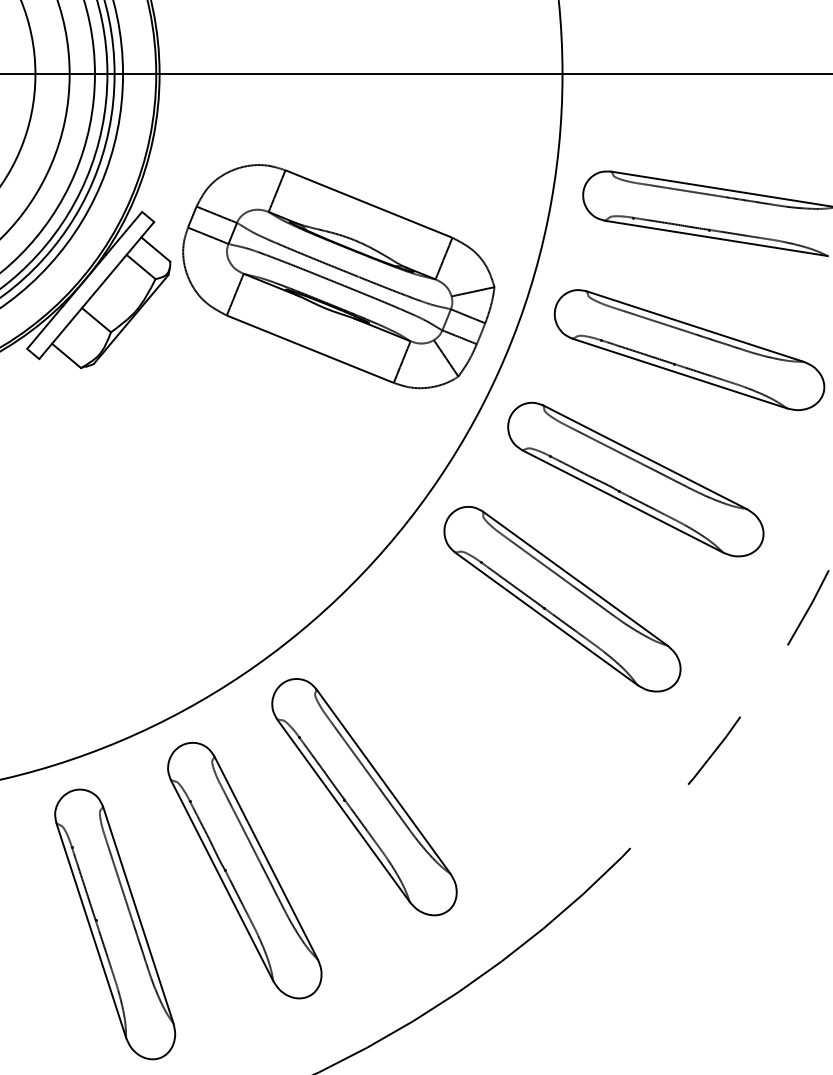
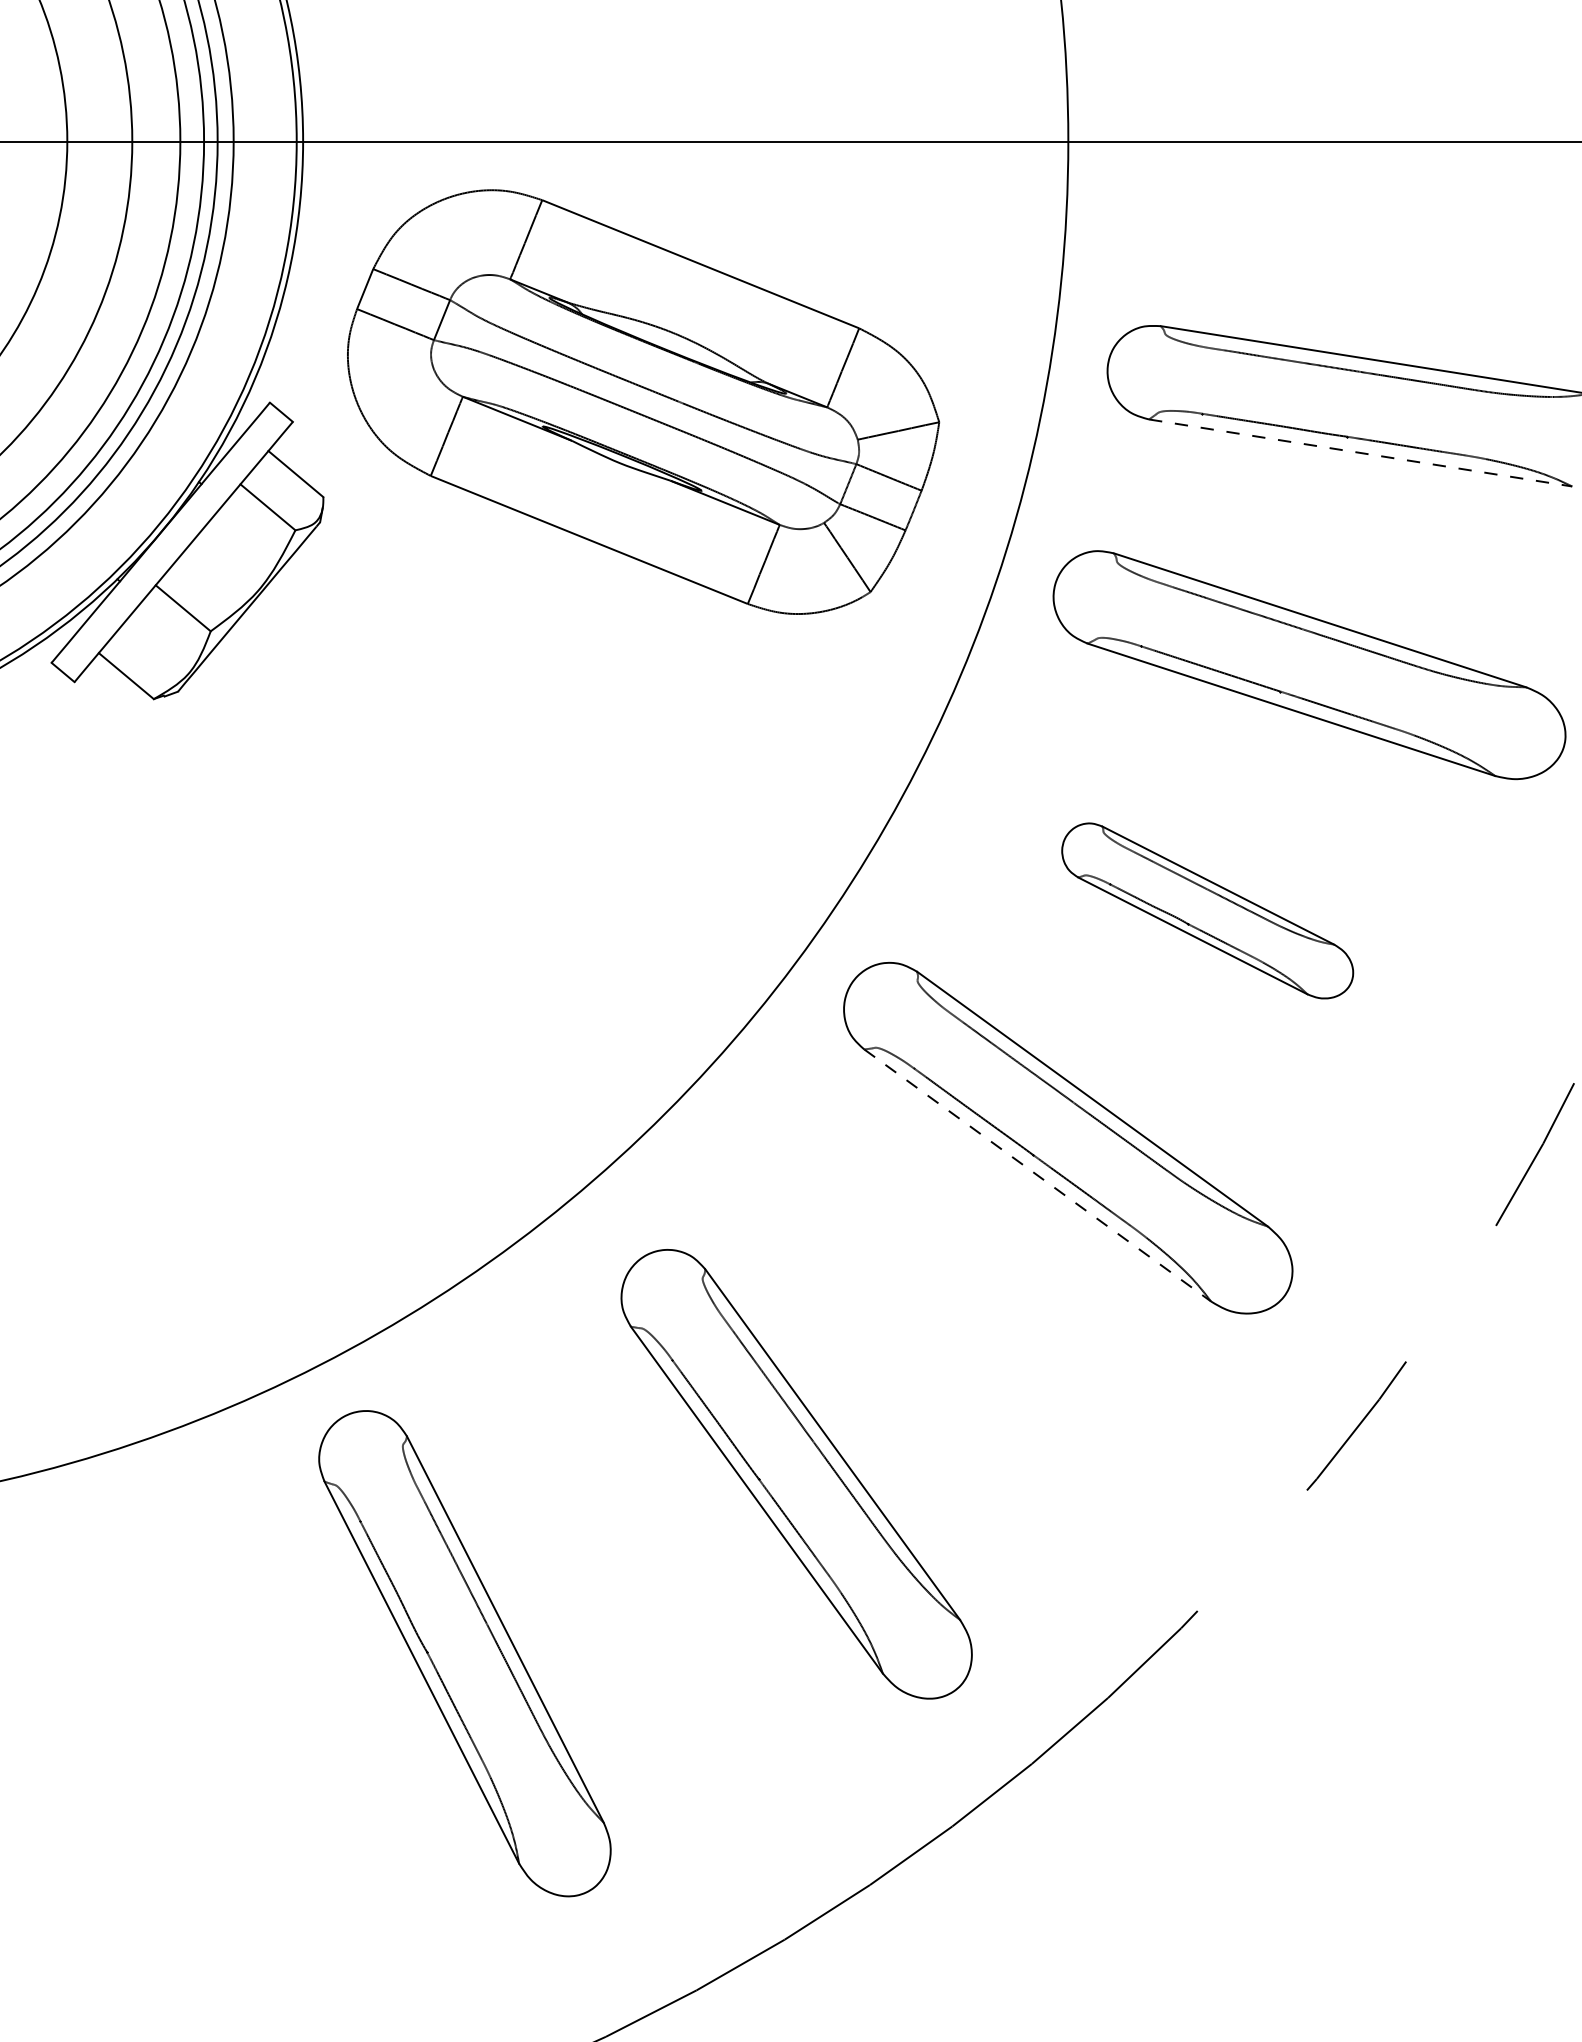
line: (716, 238) -> (1360, 453), solid -> dashed
part: (338, 276) -> (642, 401), moved
part: (635, 479) -> (1206, 910), size x0.6
line: (546, 618) -> (1037, 1174), solid -> dashed
part: (364, 797) -> (796, 1474), moved
part: (115, 924) -> (219, 1755), removed

